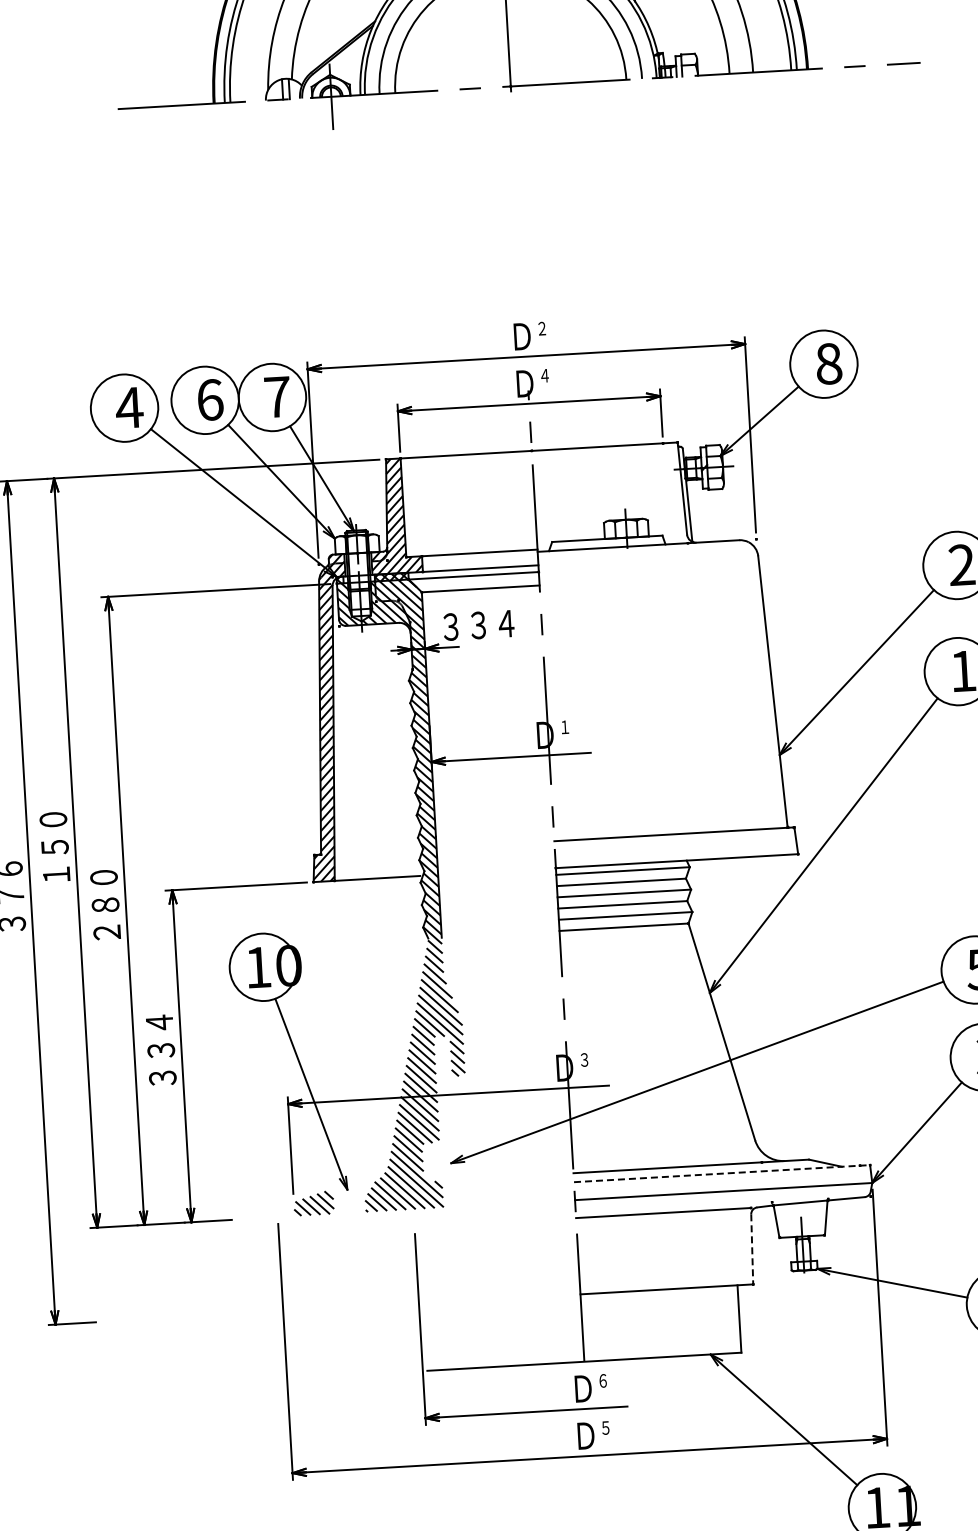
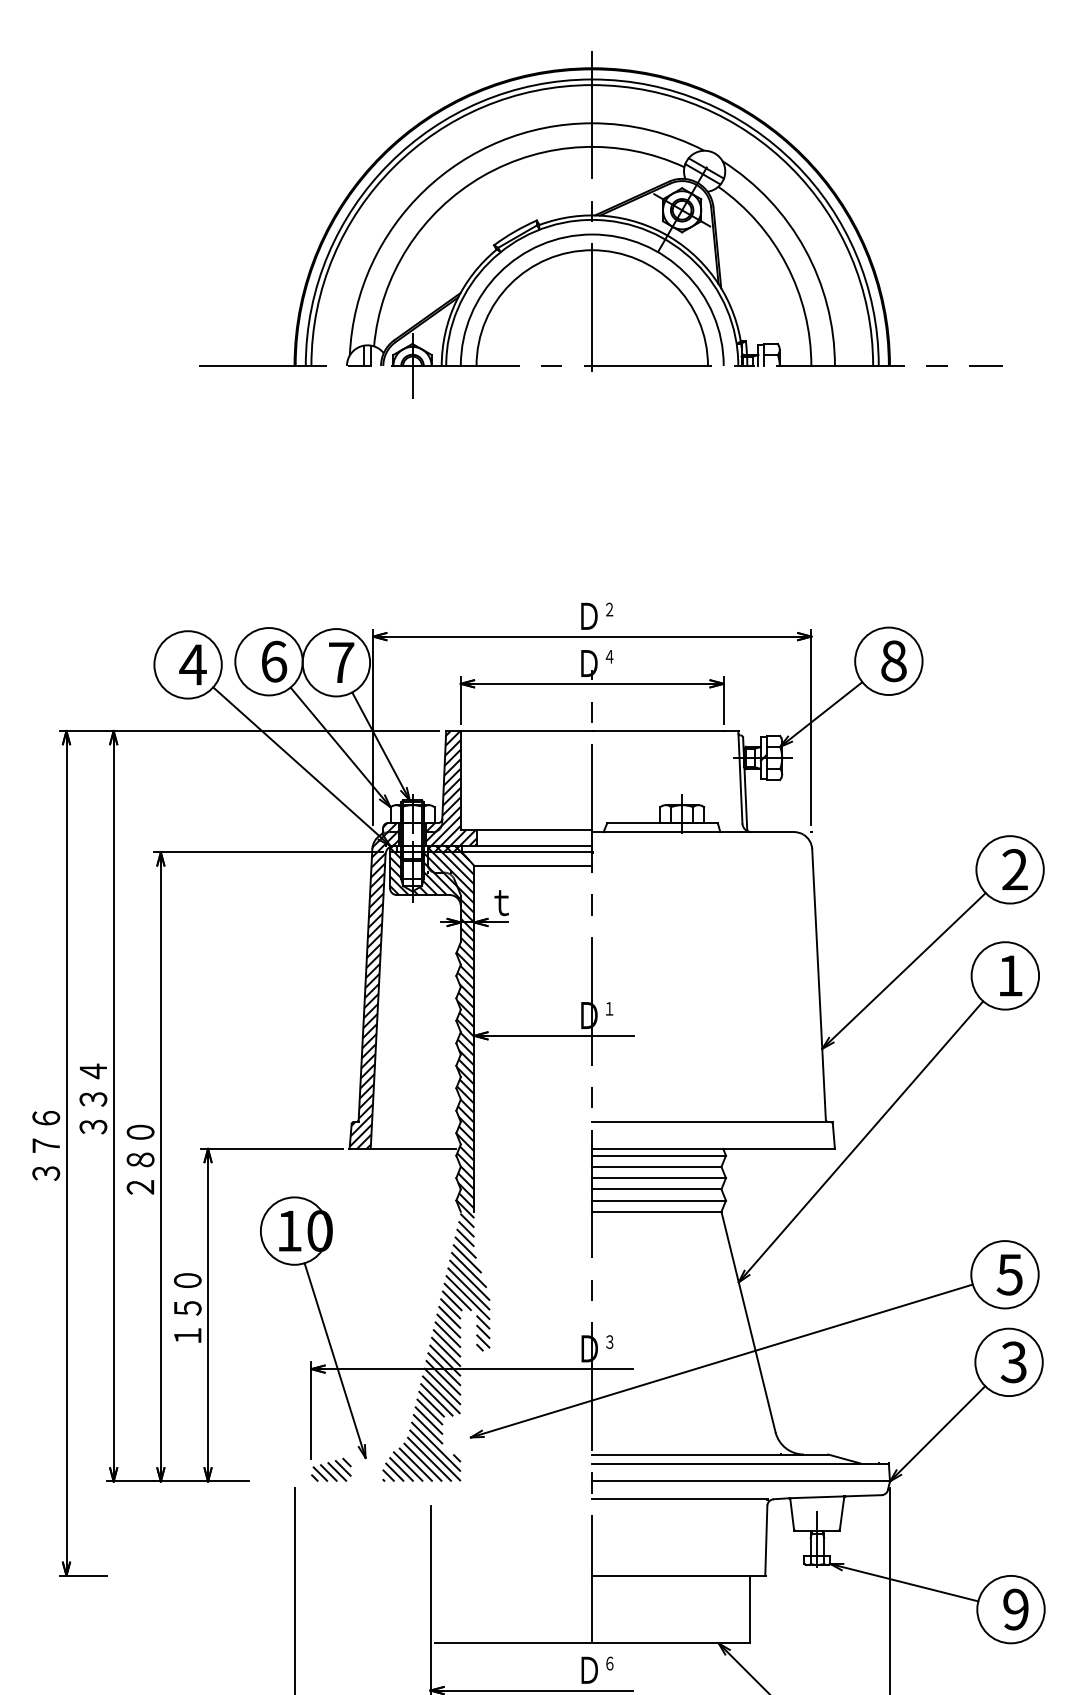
text: (479, 625) -> (529, 902), ３３４ -> ｔ
text: (55, 846) -> (93, 1098), １５０ -> ３３４
text: (160, 1049) -> (187, 1307), ３３４ -> １５０
line: (722, 1173) -> (741, 1463), dashed -> solid
line: (752, 1250) -> (766, 1541), dashed -> solid

